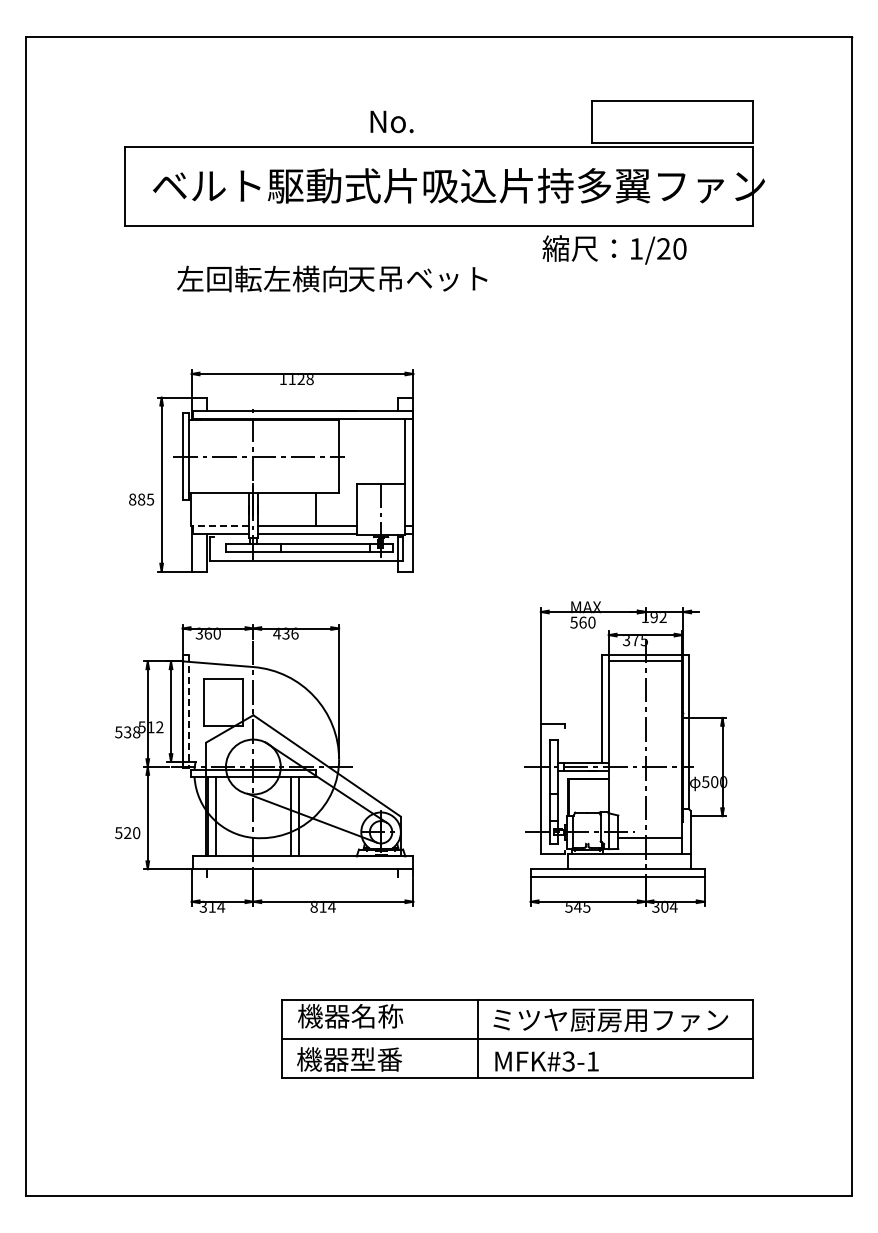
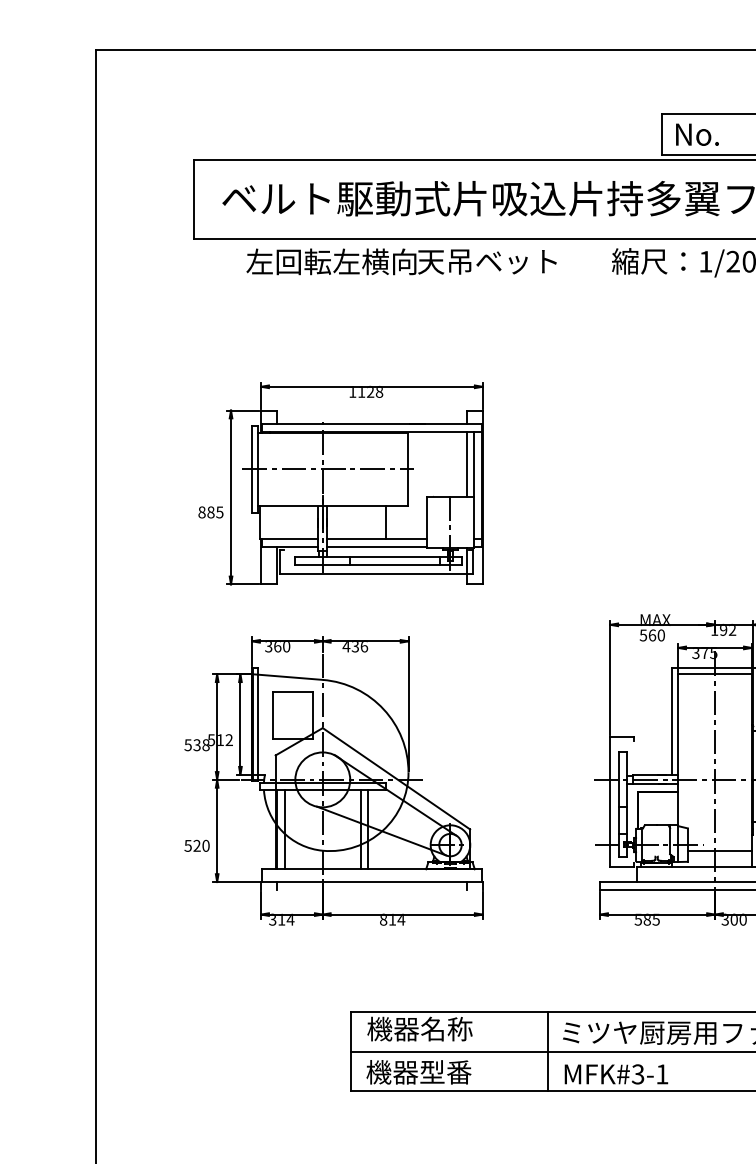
text: (391, 121) -> (696, 134), moved
text: (332, 278) -> (401, 261), moved
line: (397, 451) -> (466, 464), added
line: (219, 526) -> (288, 539), dashed -> solid
line: (188, 712) -> (257, 725), dashed -> solid
text: (577, 906) -> (646, 919), 545 -> 585
text: (673, 906) -> (742, 919), 304 -> 300

